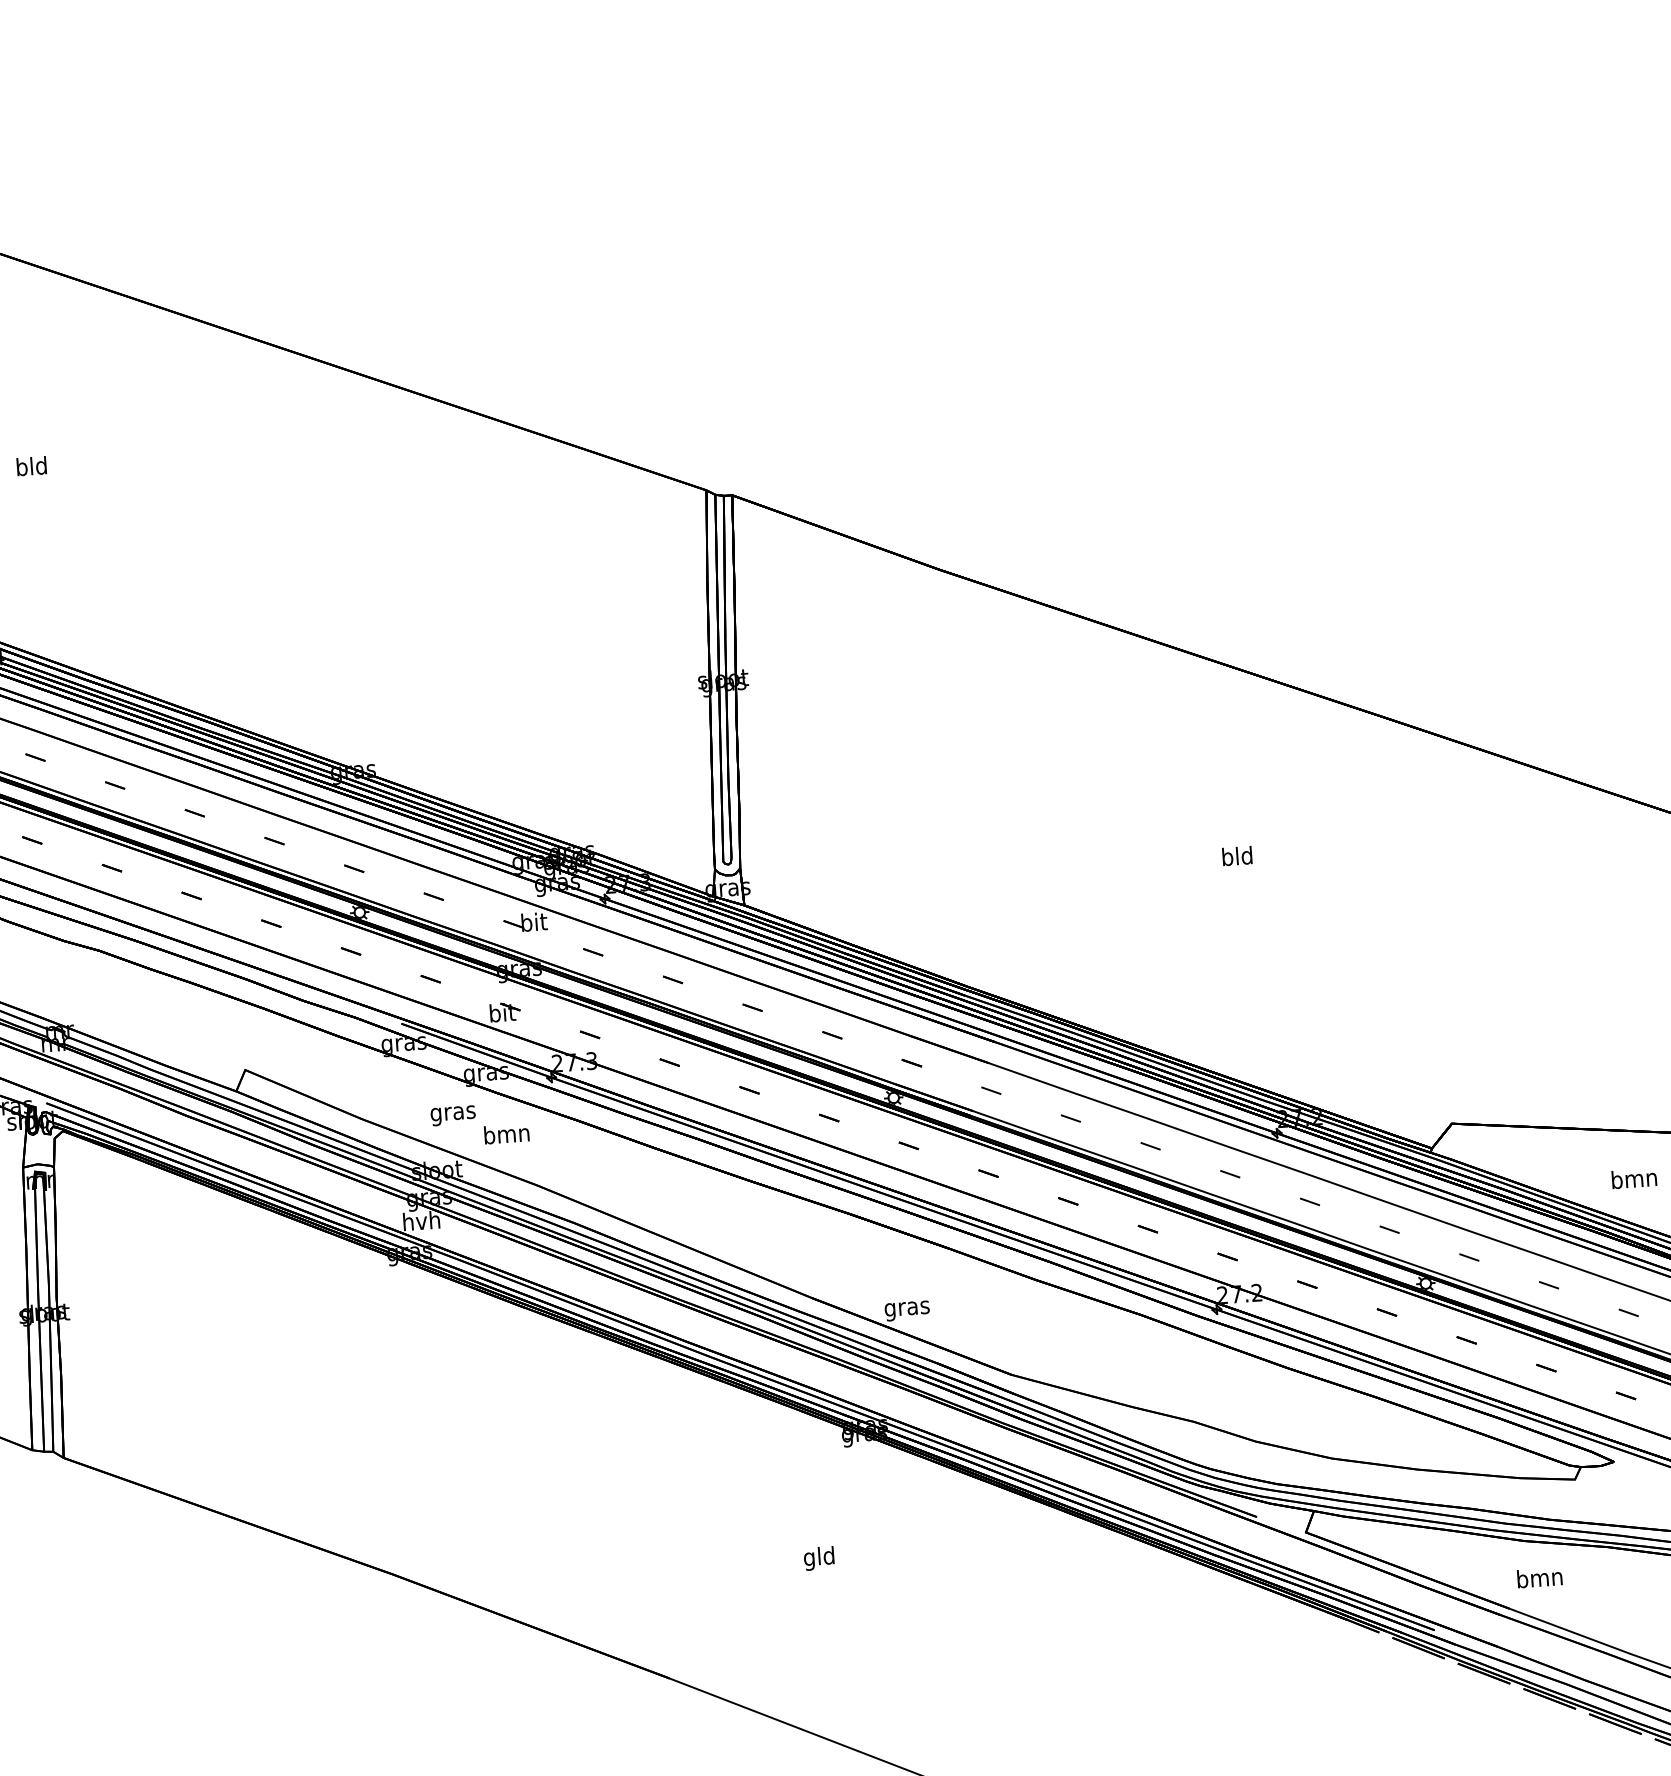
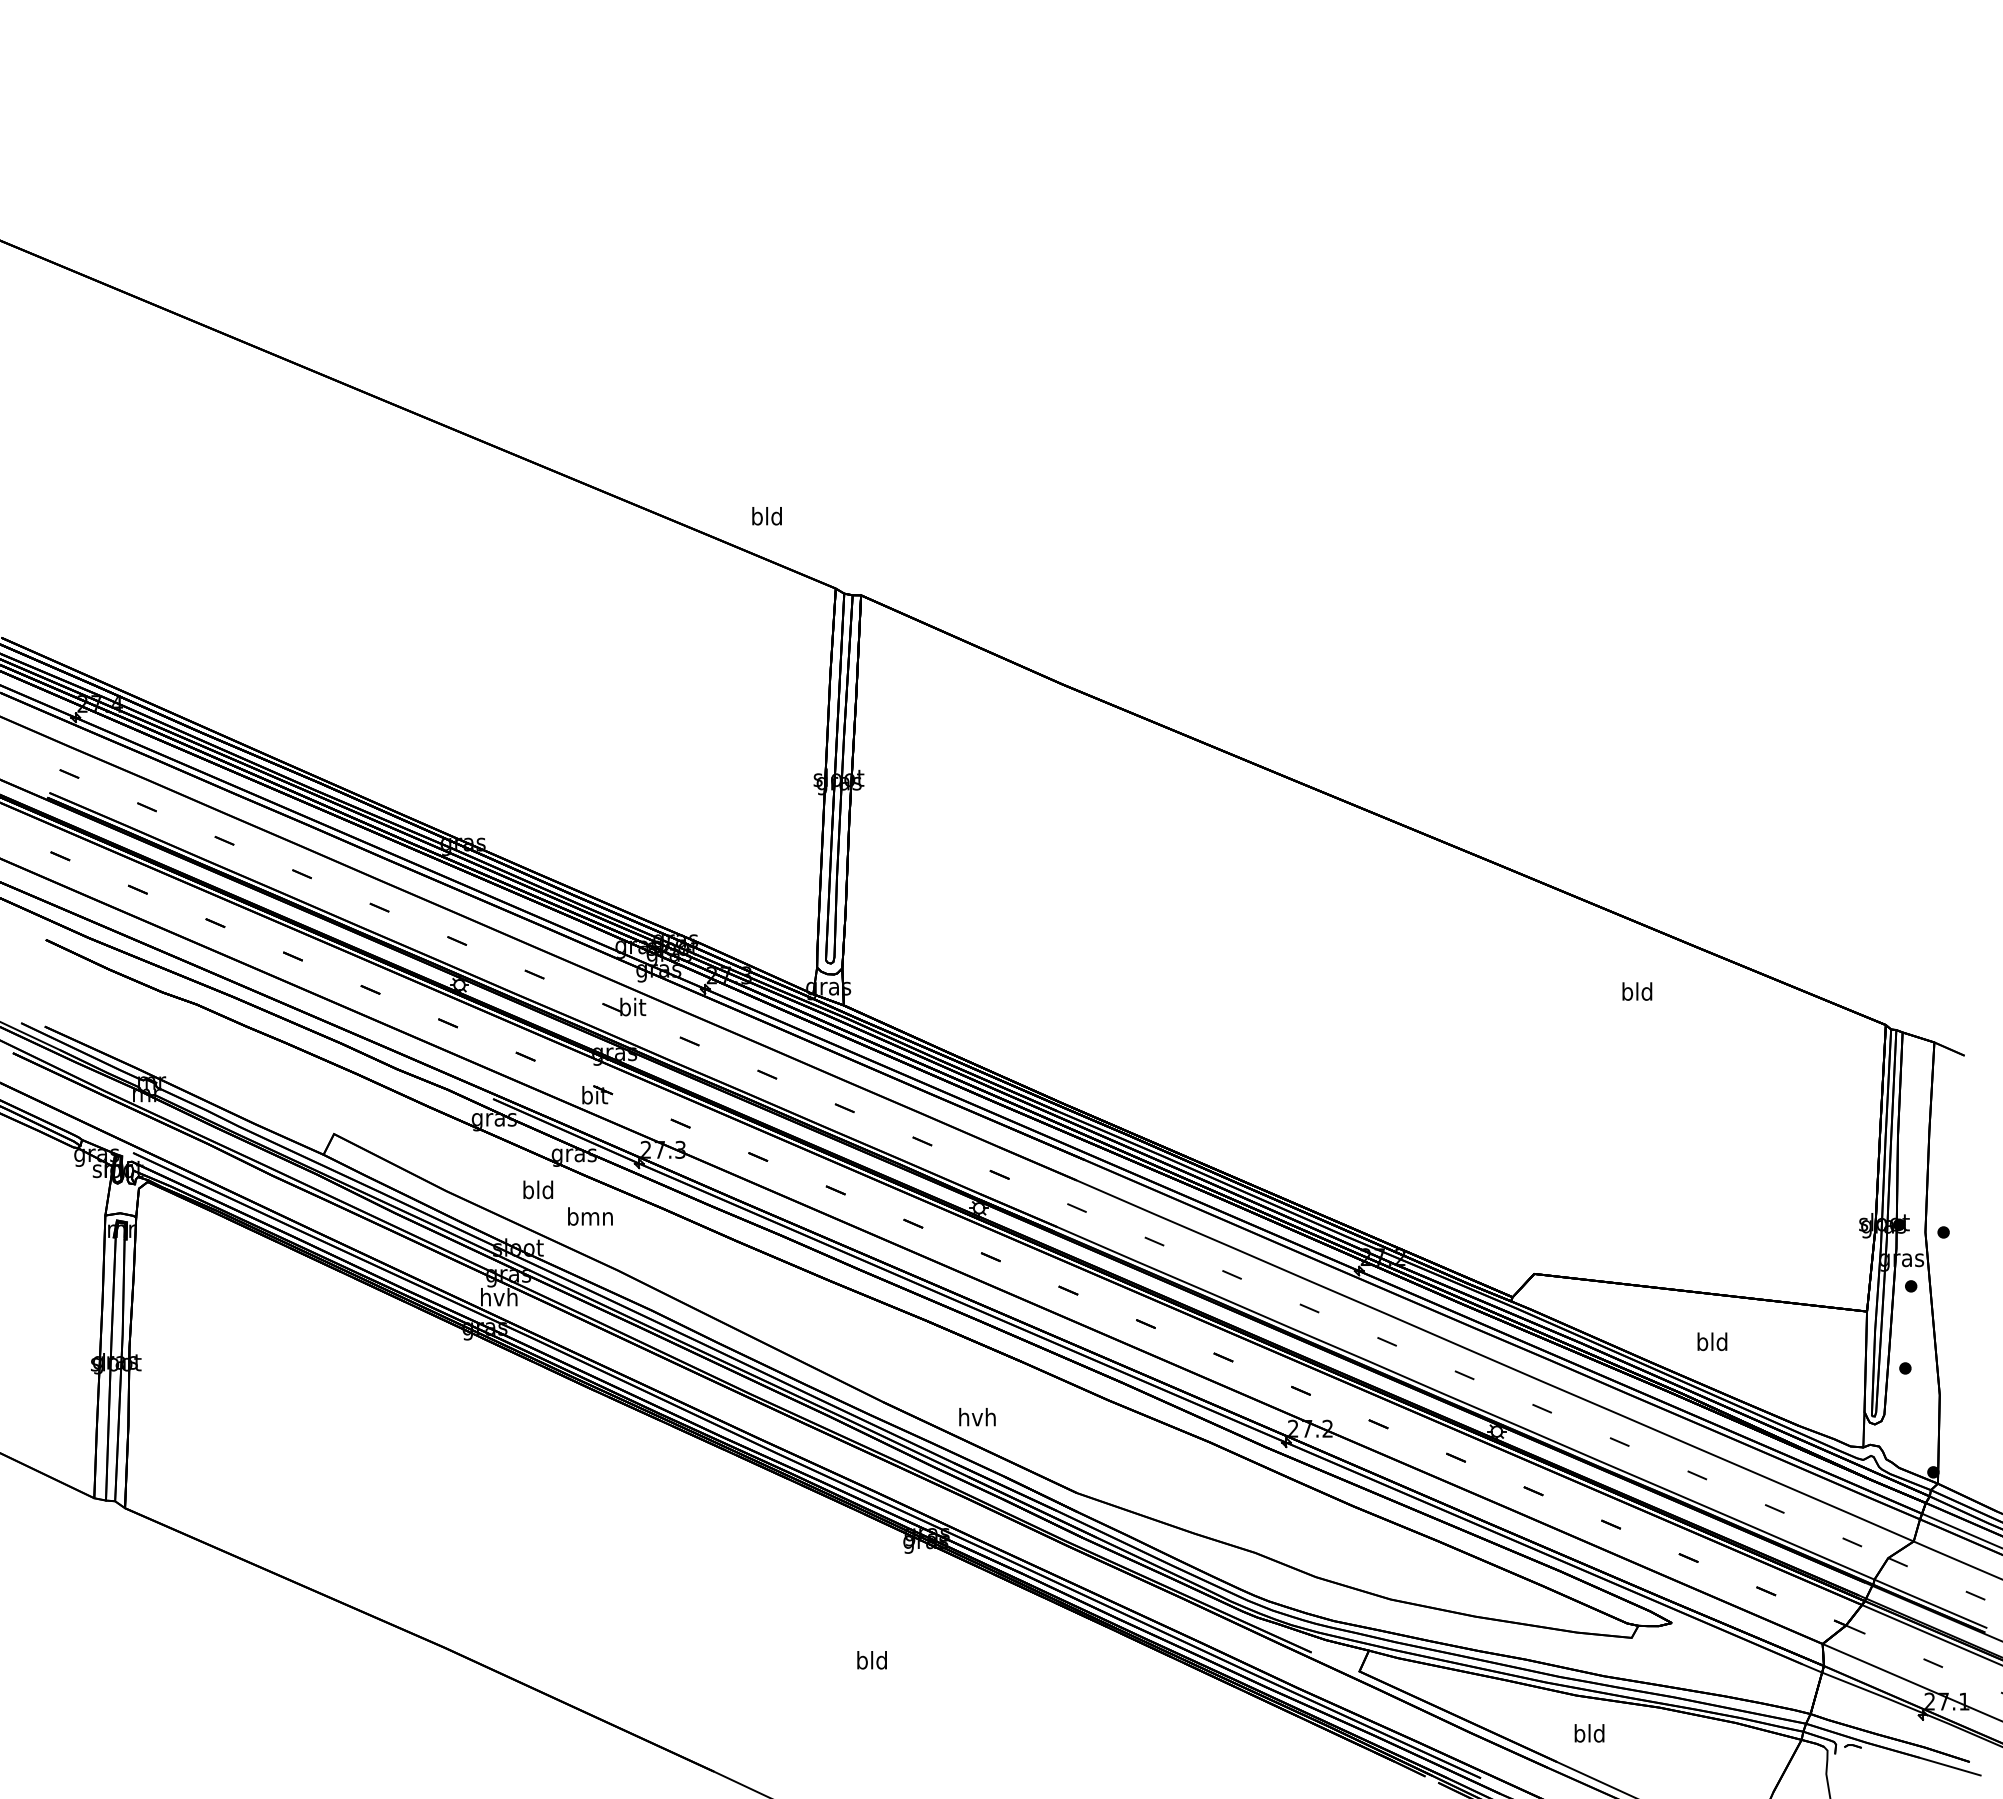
text: (31, 466) -> (766, 516), moved
text: (1237, 856) -> (1637, 991), moved
text: (452, 1112) -> (537, 1191), gras -> bld
text: (1634, 1178) -> (1712, 1341), bmn -> bld
text: (907, 1308) -> (977, 1419), gras -> hvh
text: (808, 1559) -> (861, 1662), gld -> bld
text: (1539, 1577) -> (1589, 1733), bmn -> bld

